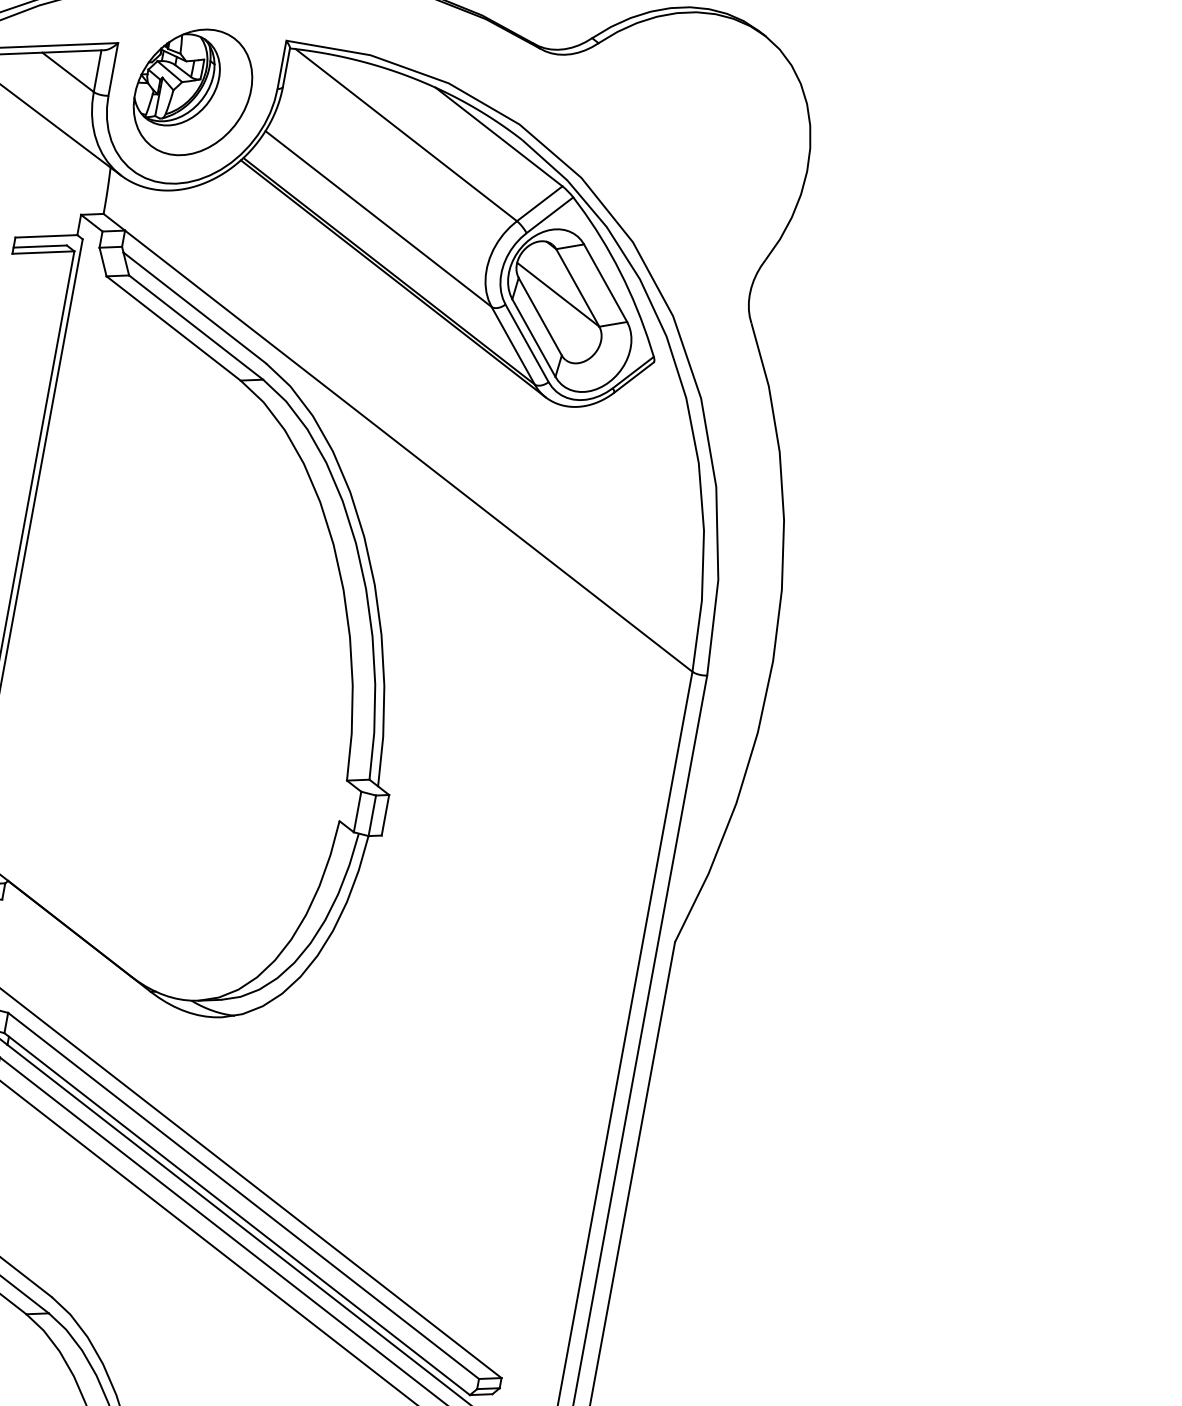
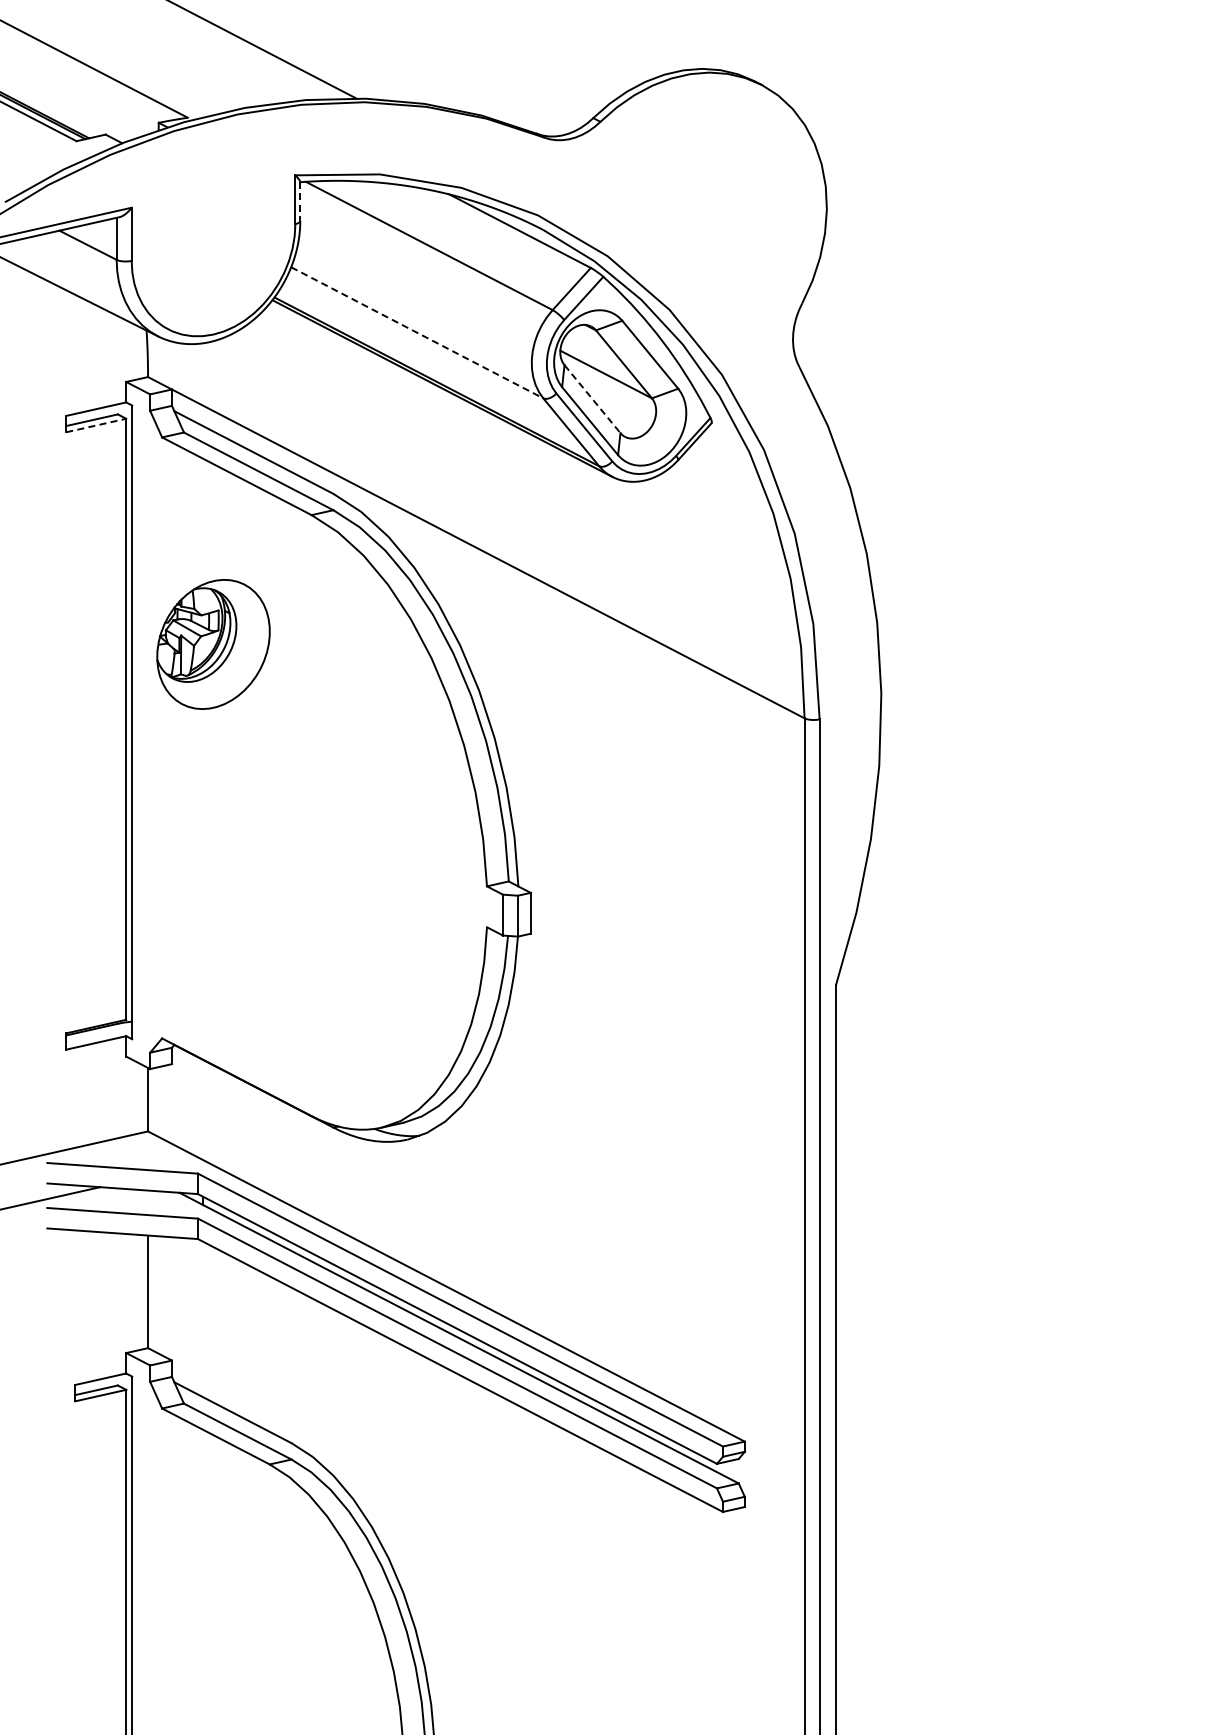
line: (286, 67) -> (300, 201), solid -> dashed
part: (192, 92) -> (213, 644), moved
line: (378, 219) -> (417, 333), solid -> dashed
line: (43, 252) -> (96, 425), solid -> dashed
line: (540, 317) -> (592, 399), solid -> dashed

